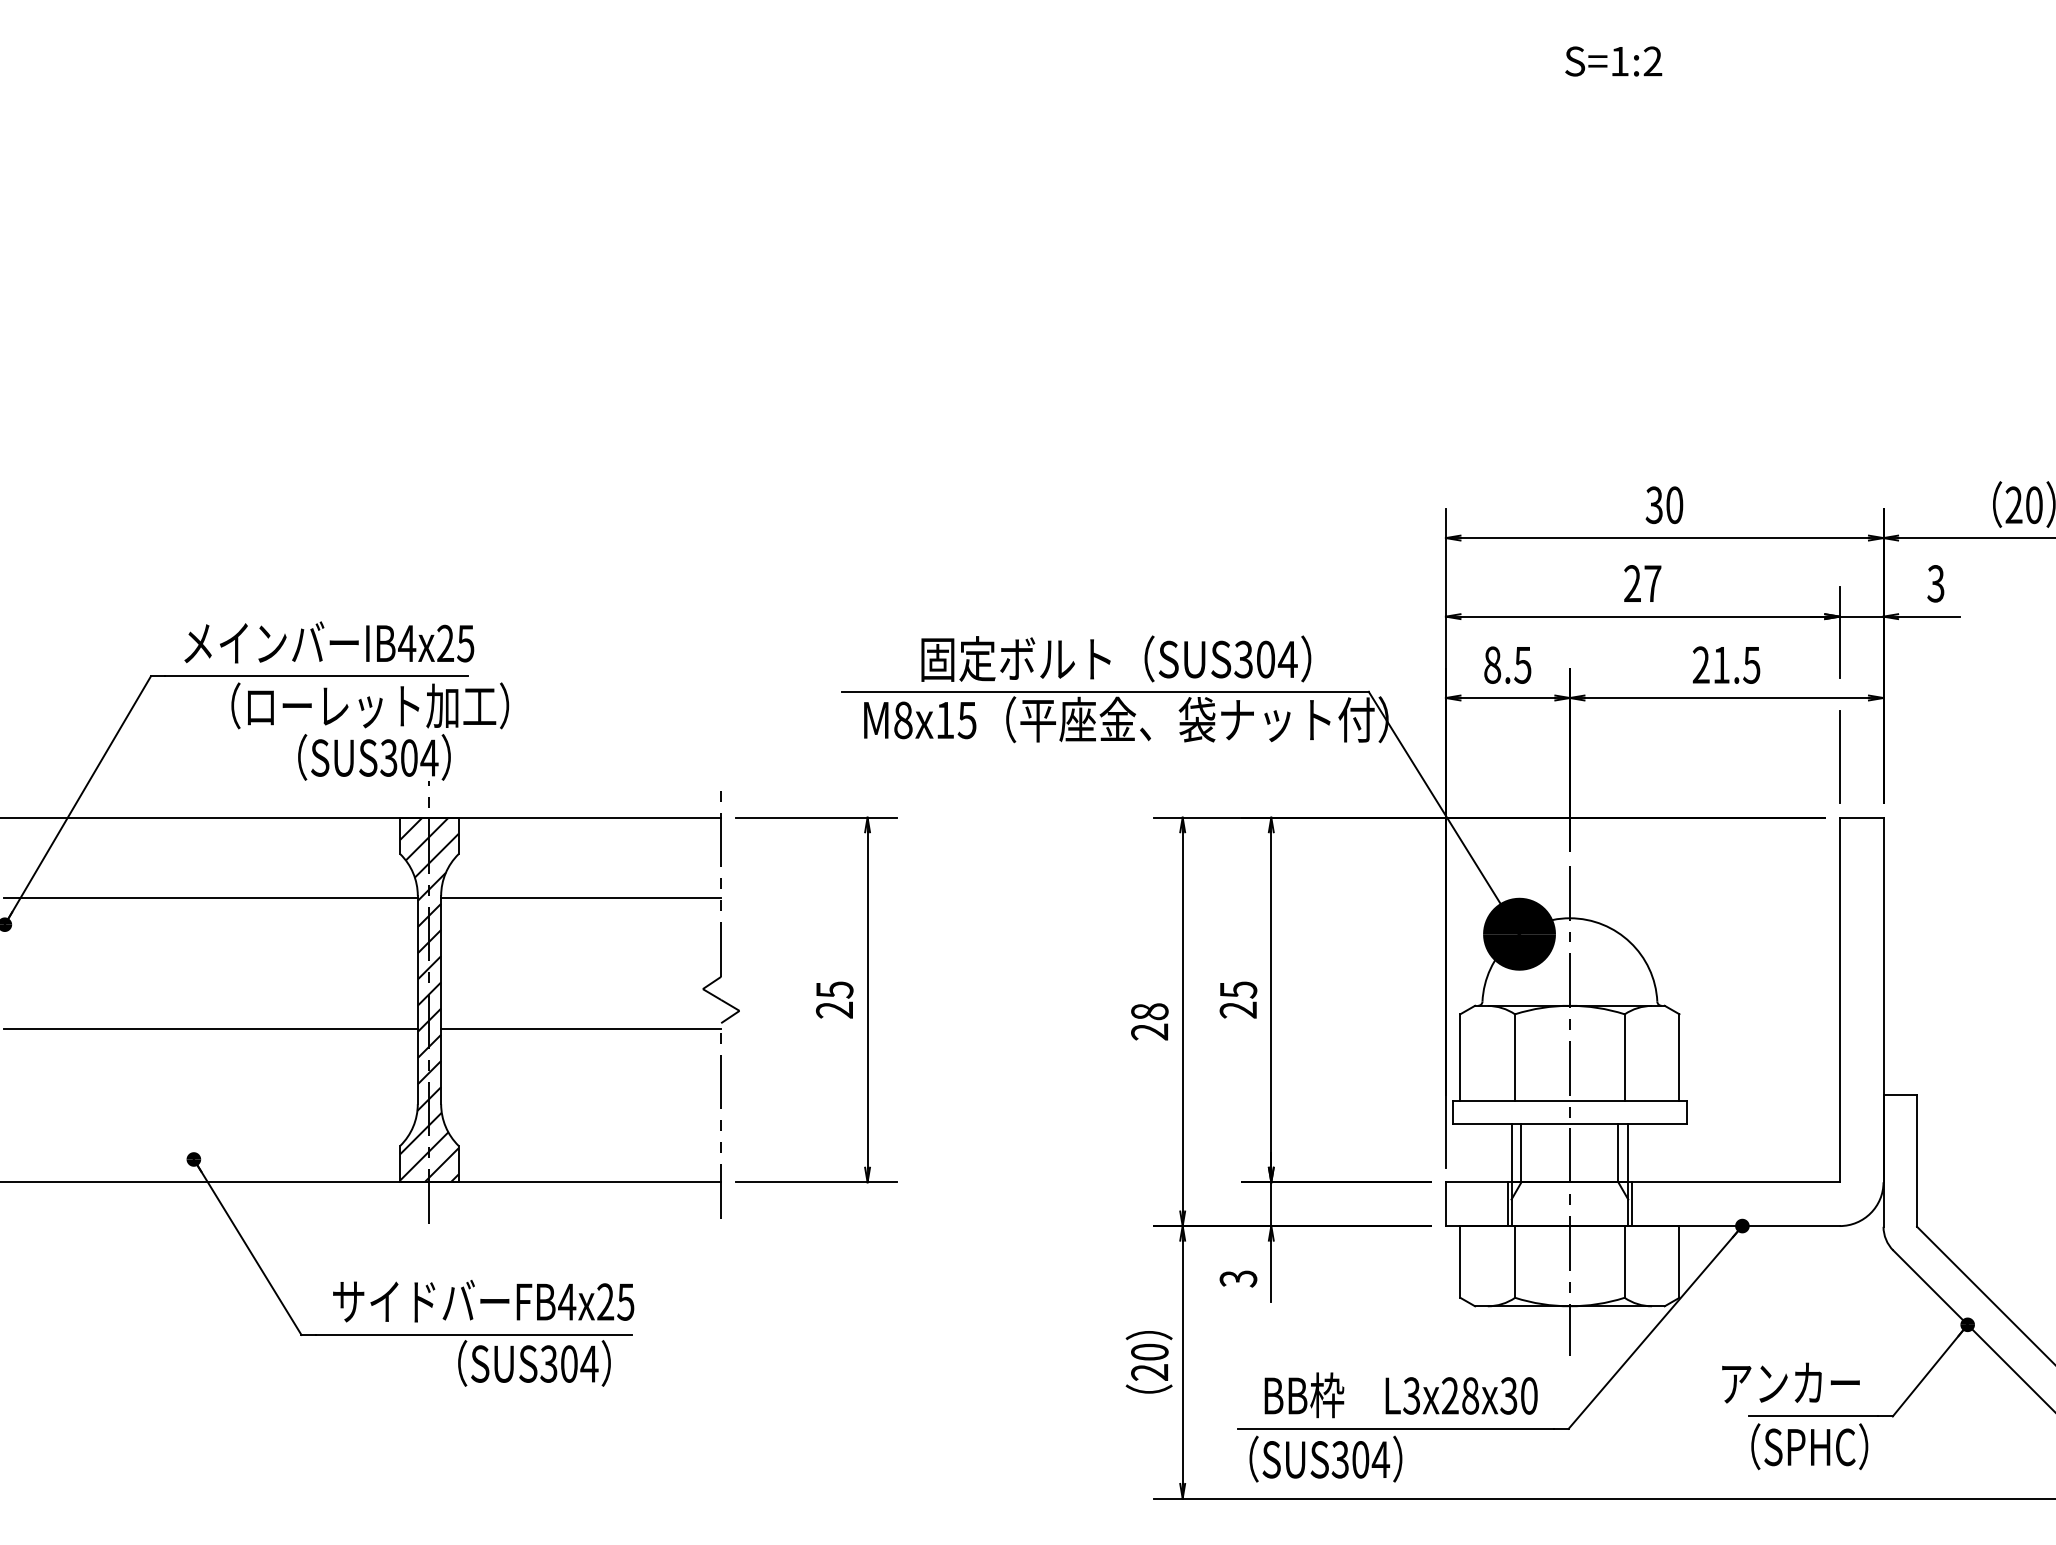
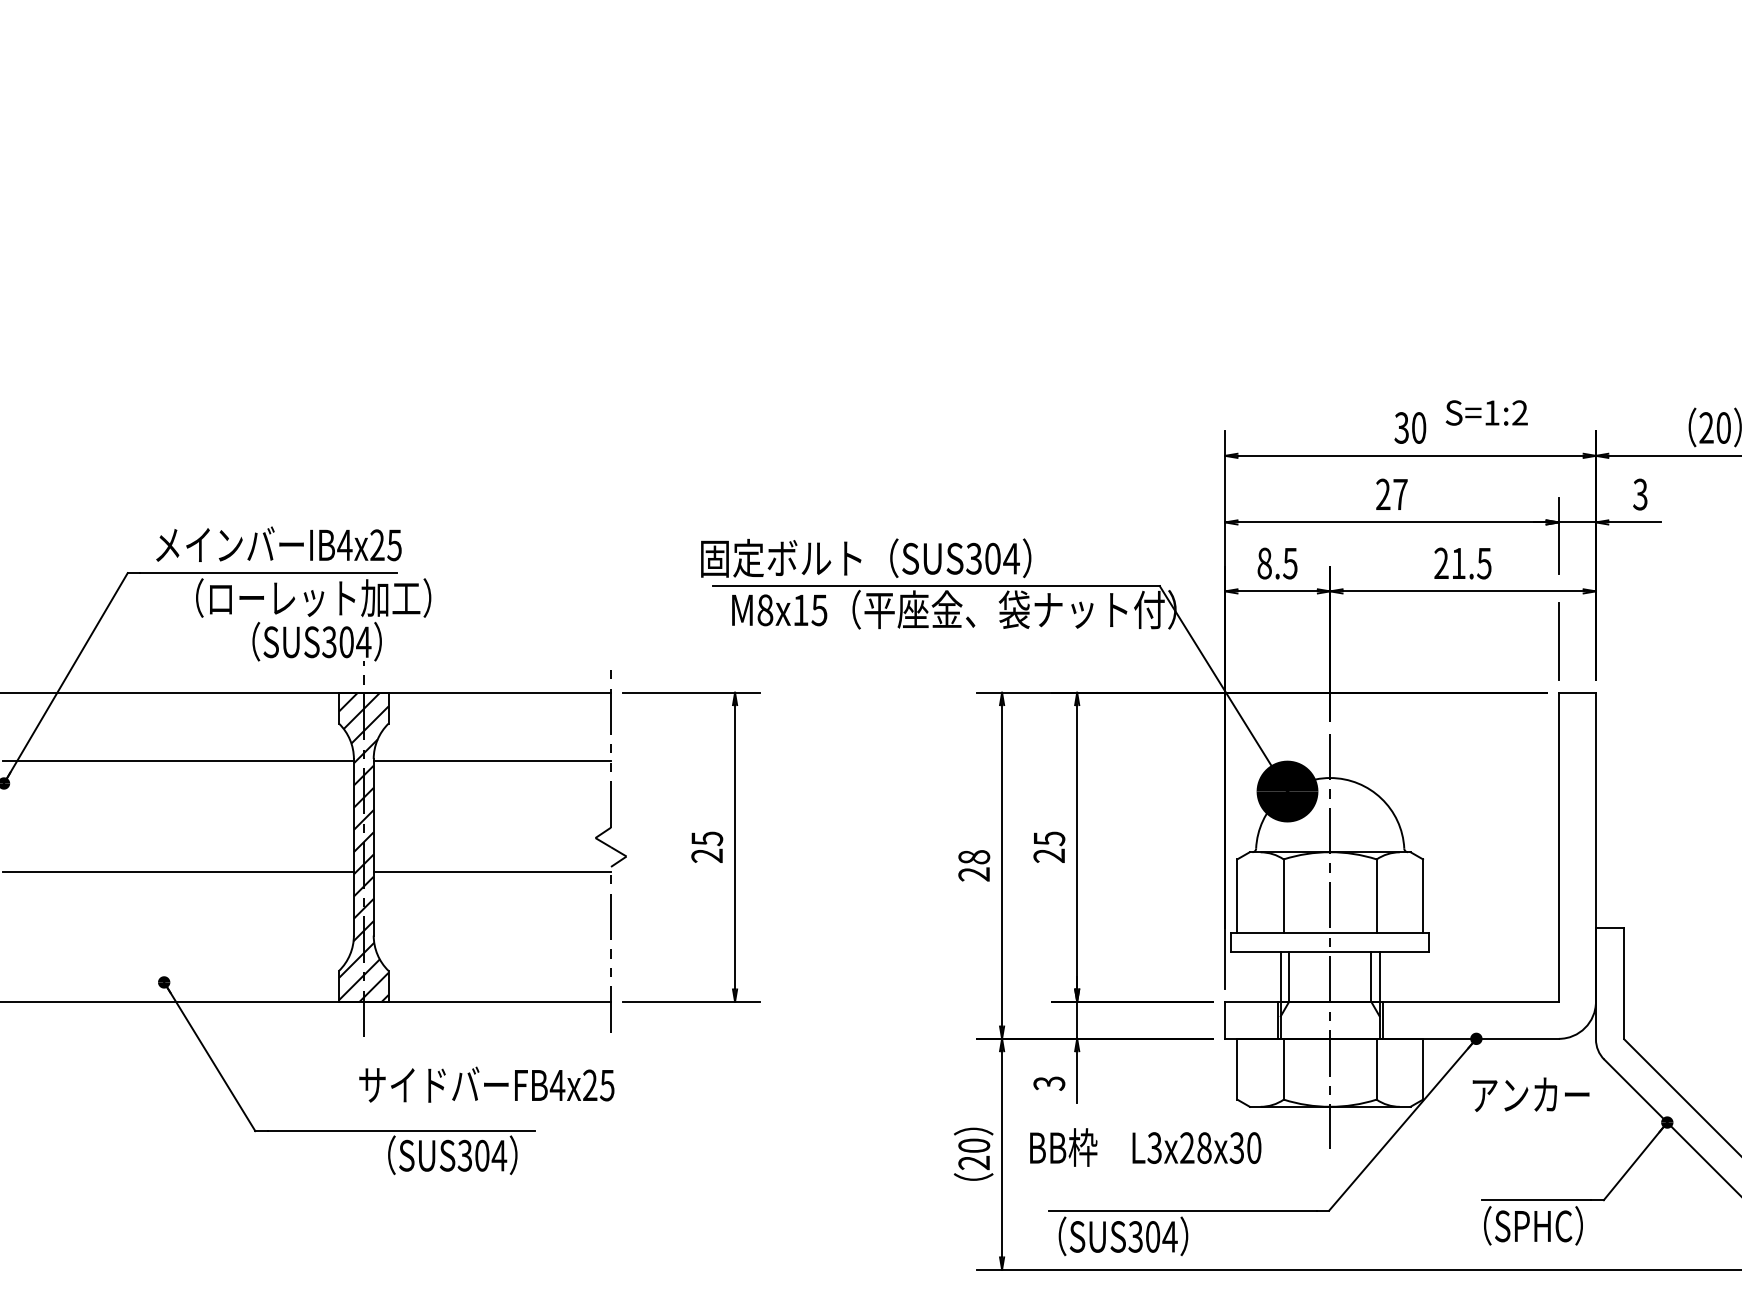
text: (1613, 61) -> (1486, 412), moved
text: (1116, 658) -> (866, 557), moved
text: (483, 1301) -> (486, 1084), moved
text: (1790, 1382) -> (1530, 1094), moved
text: (1400, 1395) -> (1145, 1147), moved

